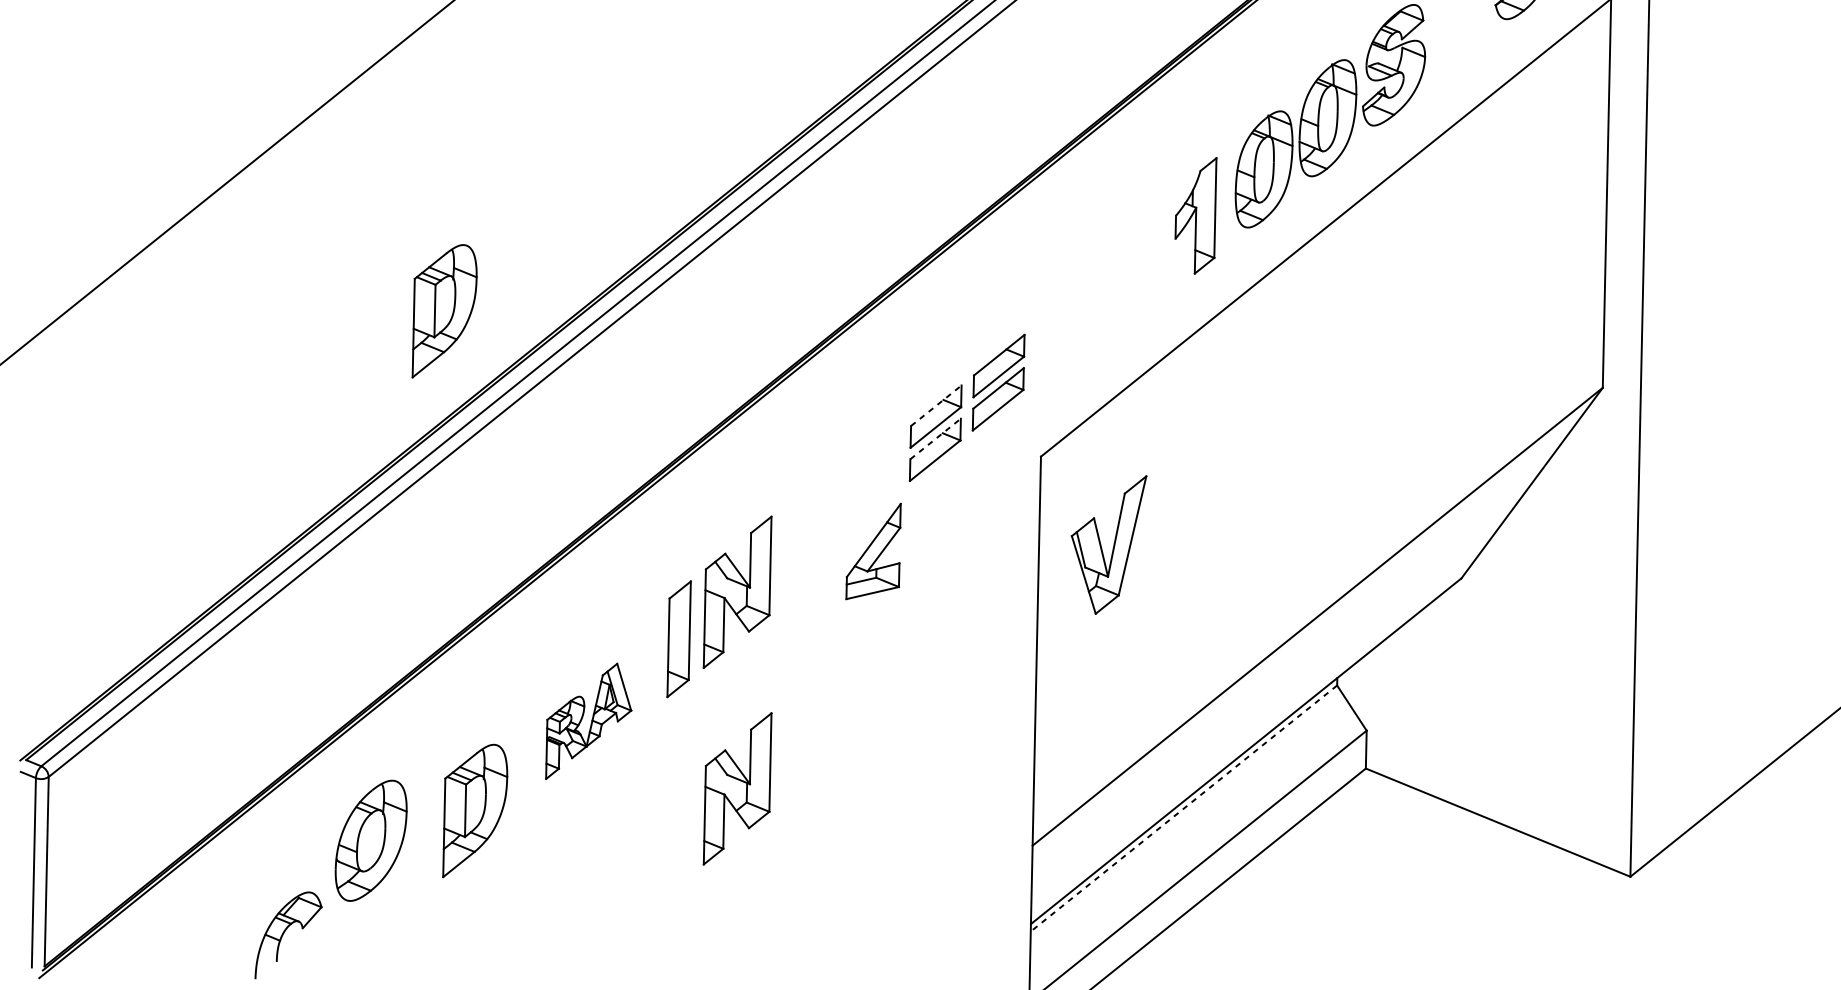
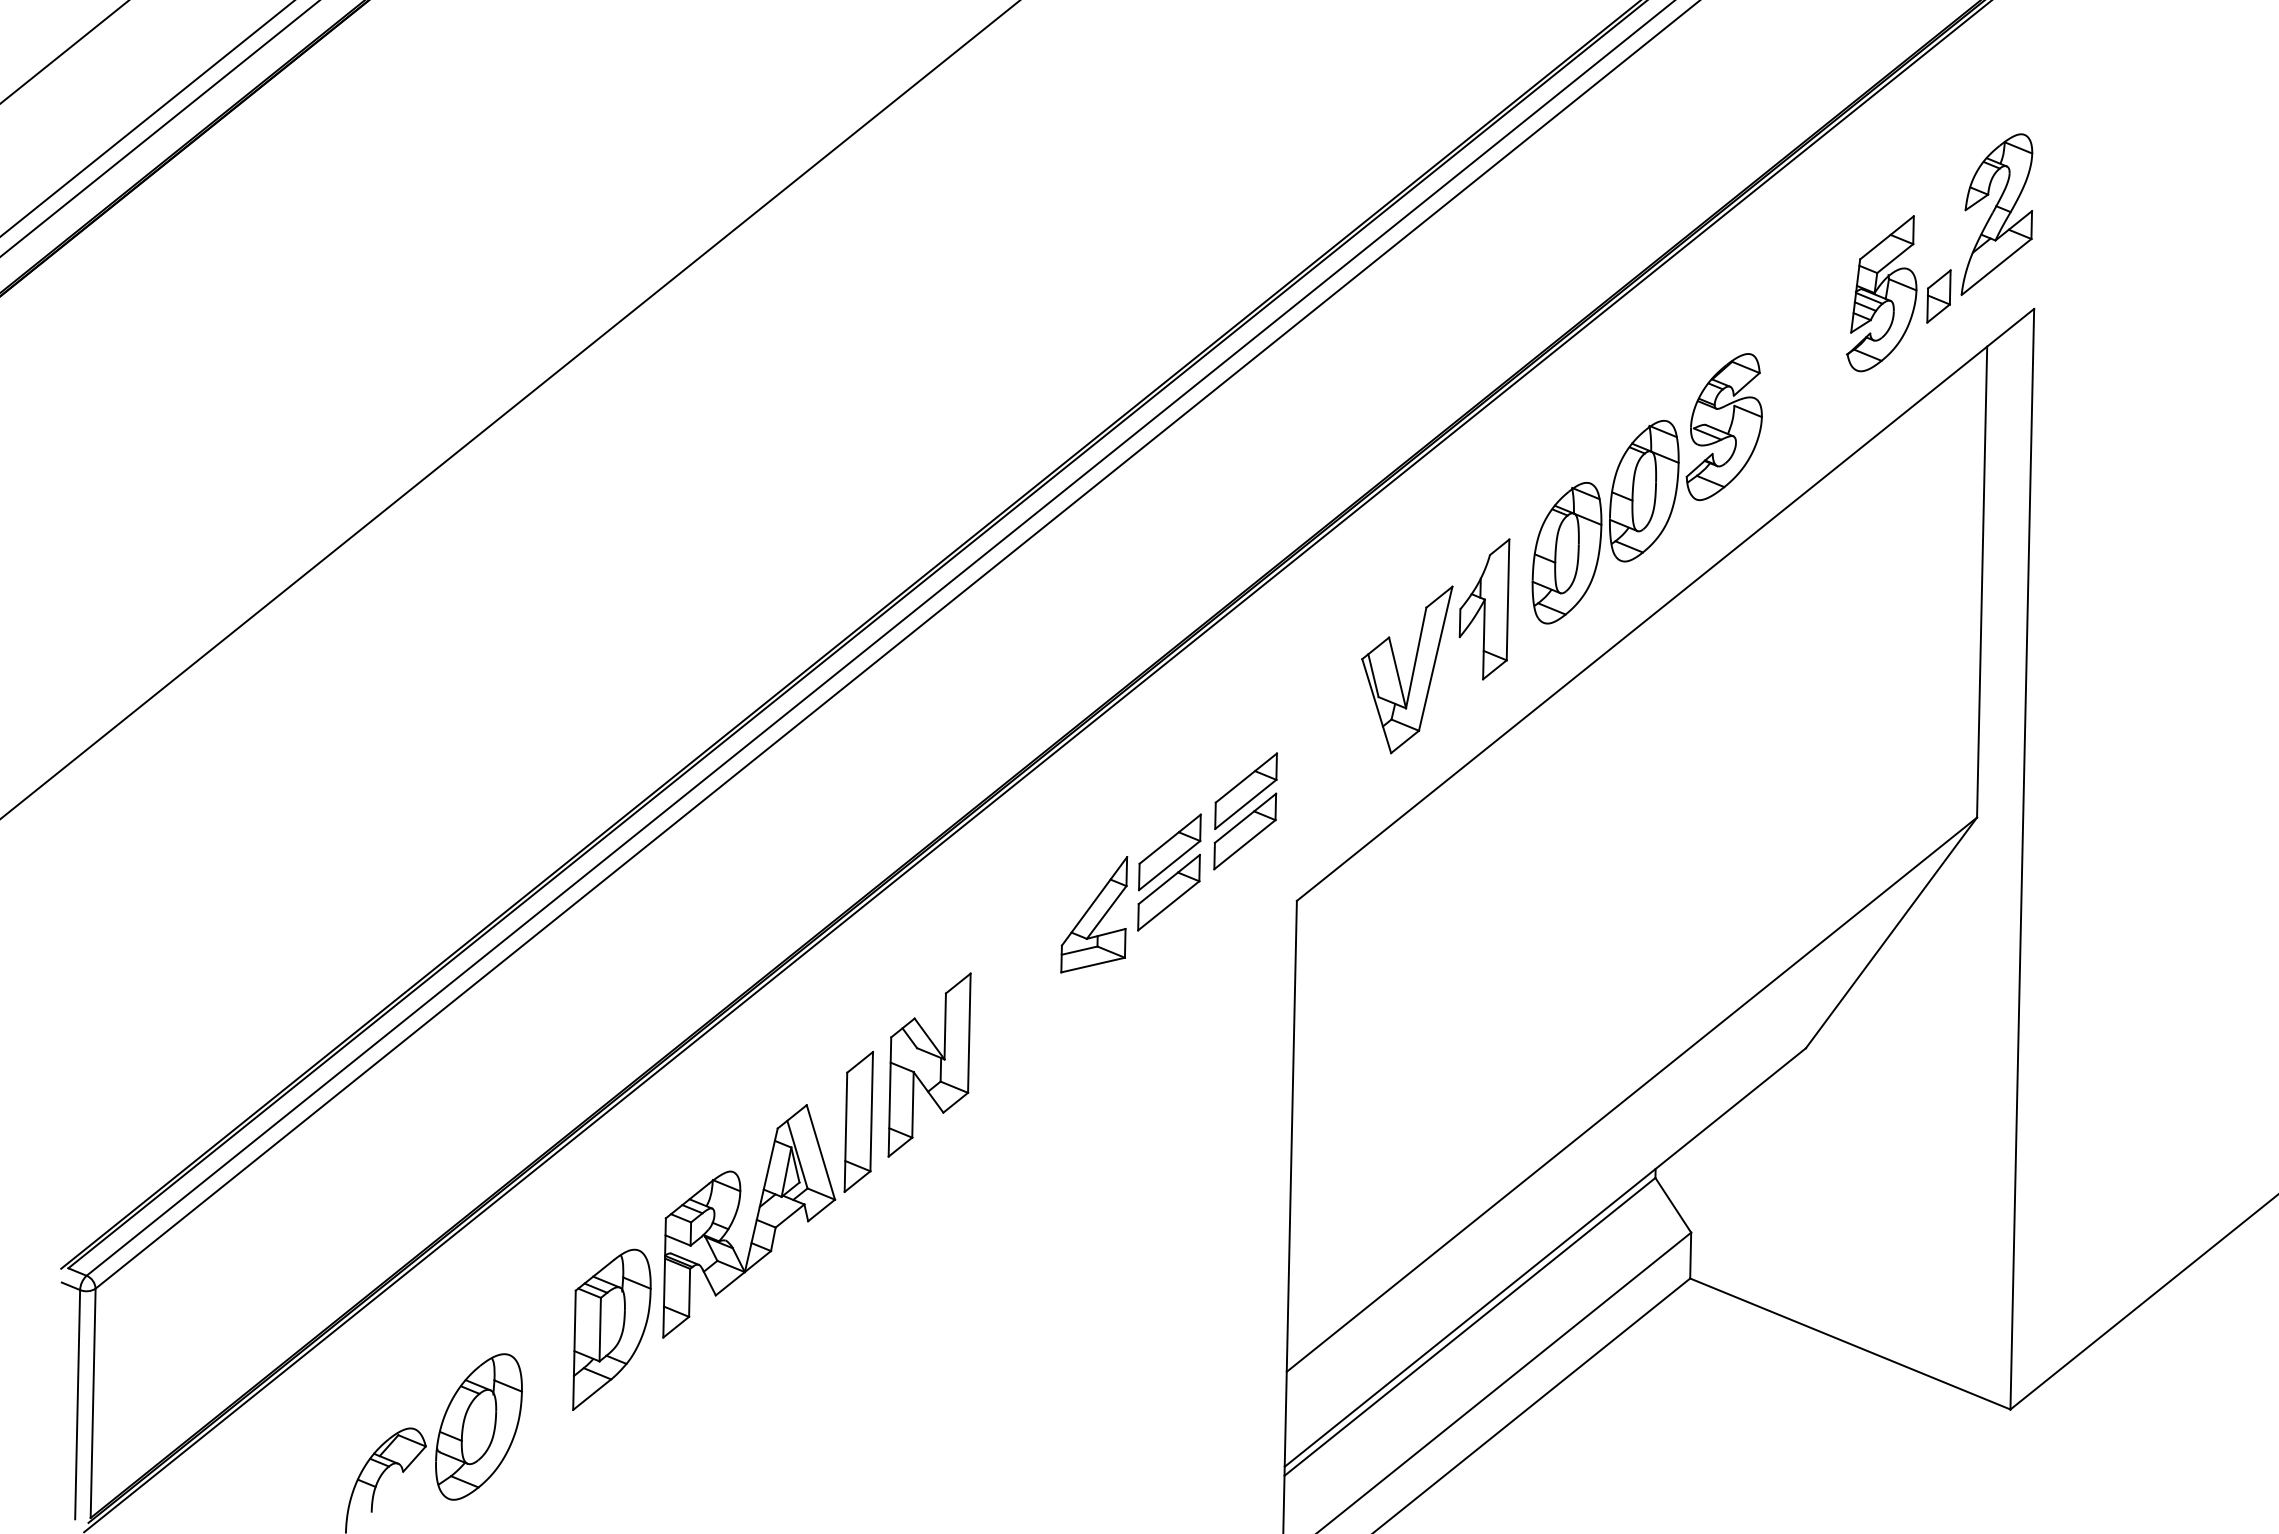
part: (444, 310) -> (574, 724), removed
line: (936, 405) -> (1170, 838), dashed -> solid
line: (935, 438) -> (1169, 879), dashed -> solid
part: (1109, 544) -> (1407, 669), moved
part: (873, 551) -> (1094, 914), moved
part: (588, 721) -> (749, 1221), size x1.67
part: (737, 788) -> (929, 1302), removed
line: (1183, 808) -> (1469, 1326), dashed -> solid
part: (370, 840) -> (478, 1426), moved

